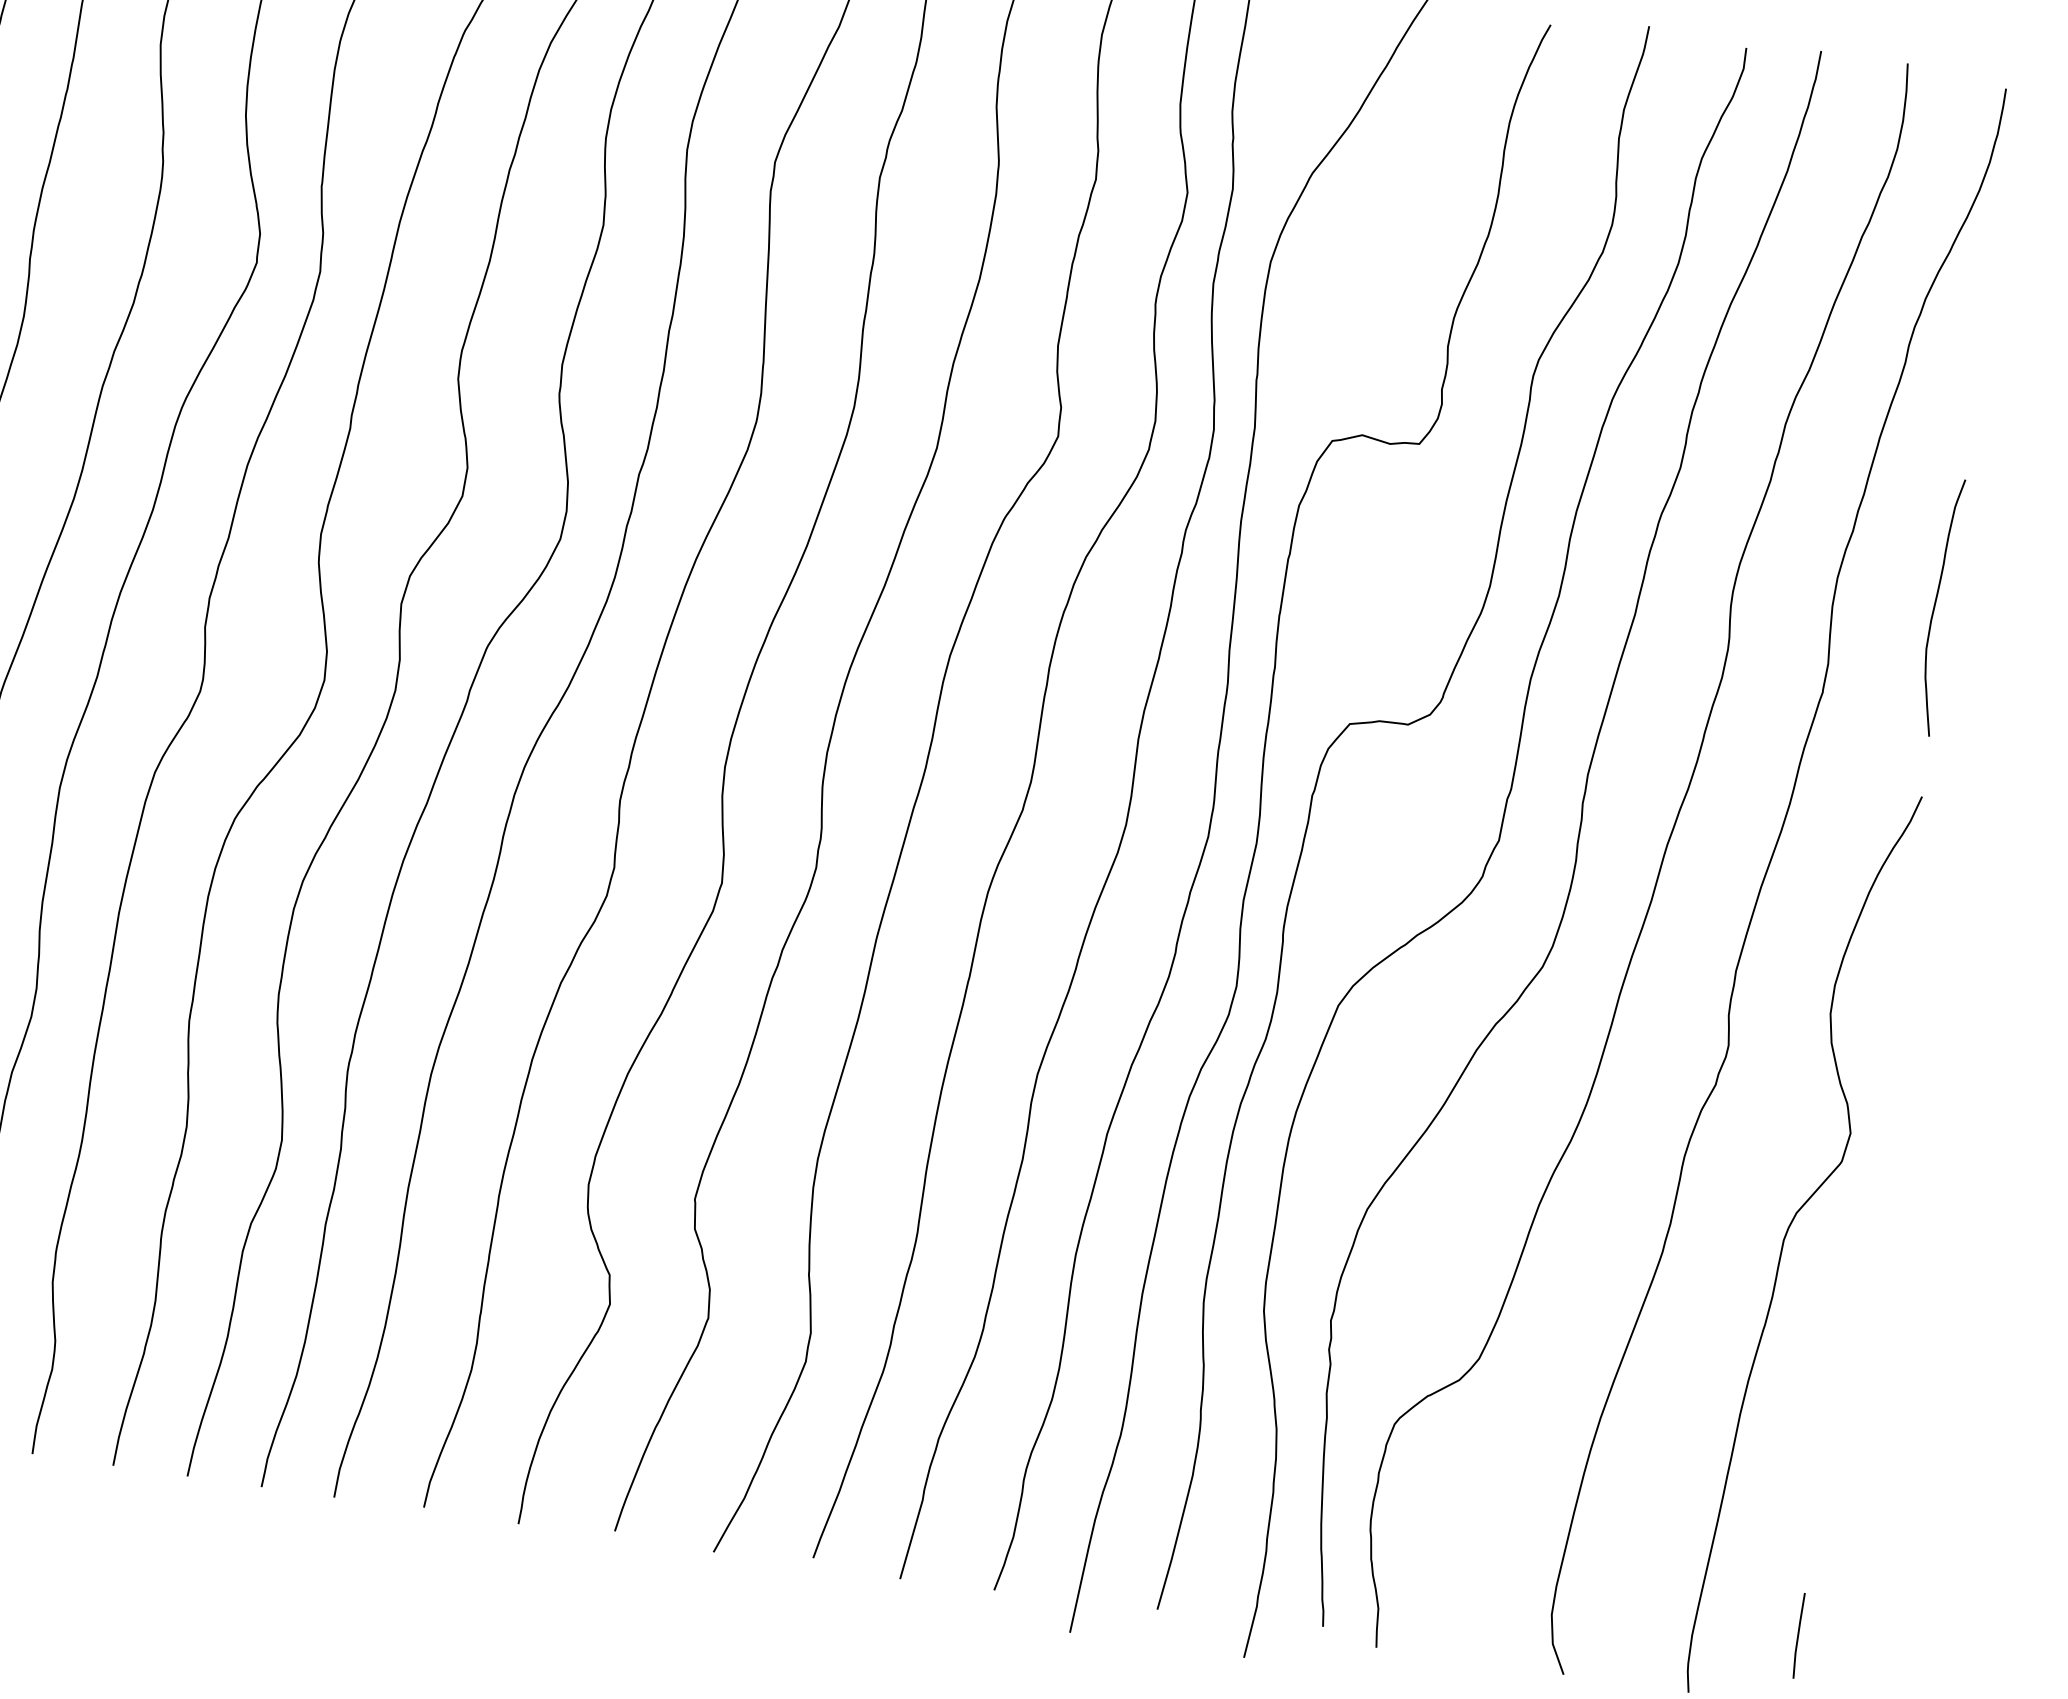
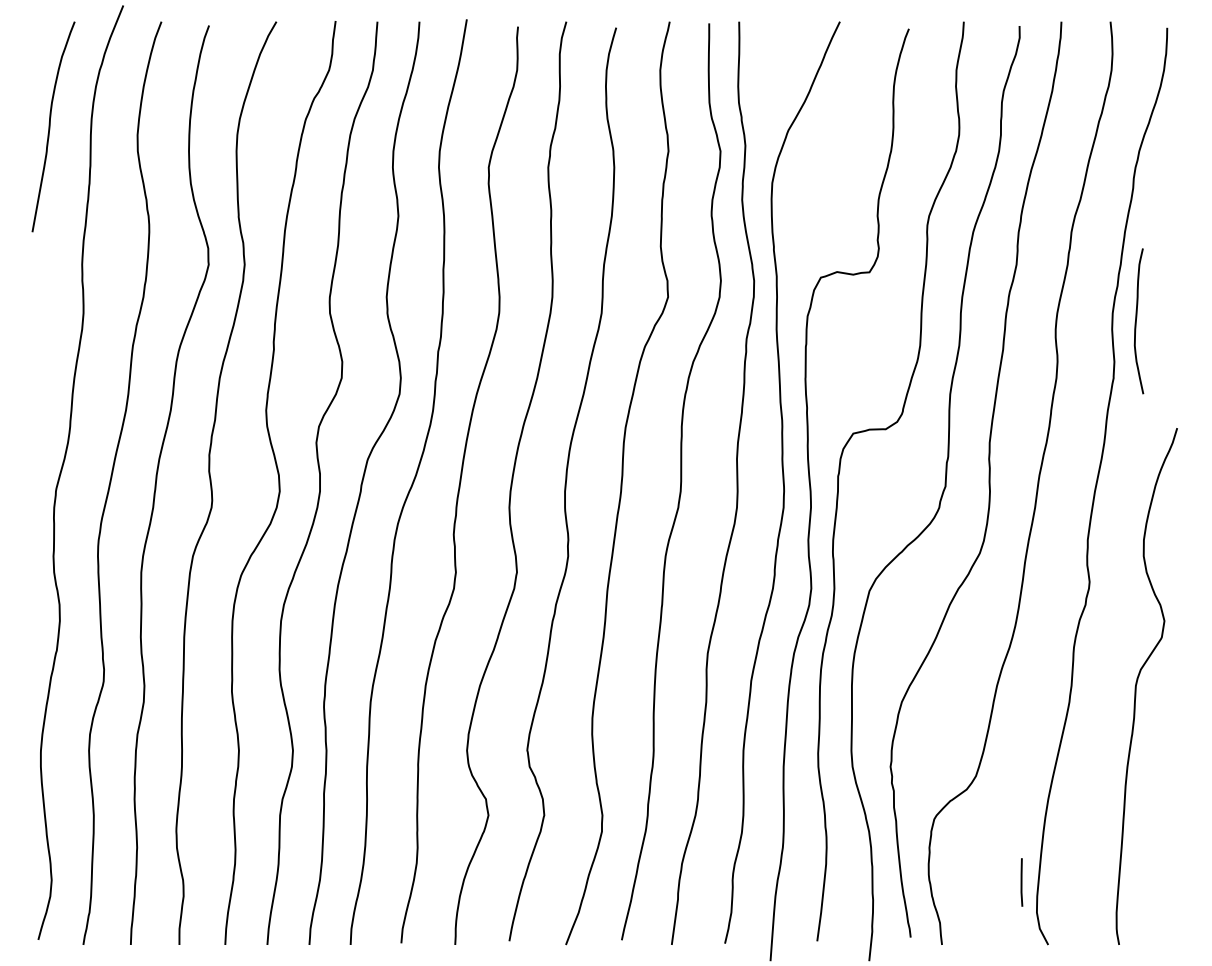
curve: (1935, 606) -> (1136, 321), moved
line: (1798, 1635) -> (1021, 882), moved

